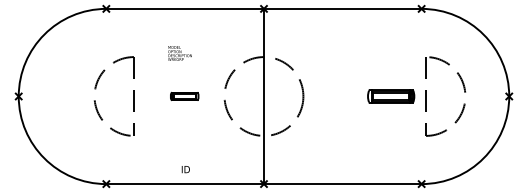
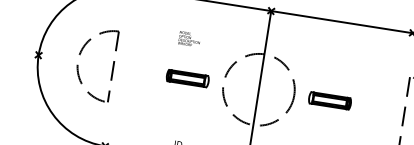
part: (184, 96) -> (187, 78), size x1.67
part: (391, 96) -> (330, 100), moved
part: (96, 103) -> (78, 67), moved

